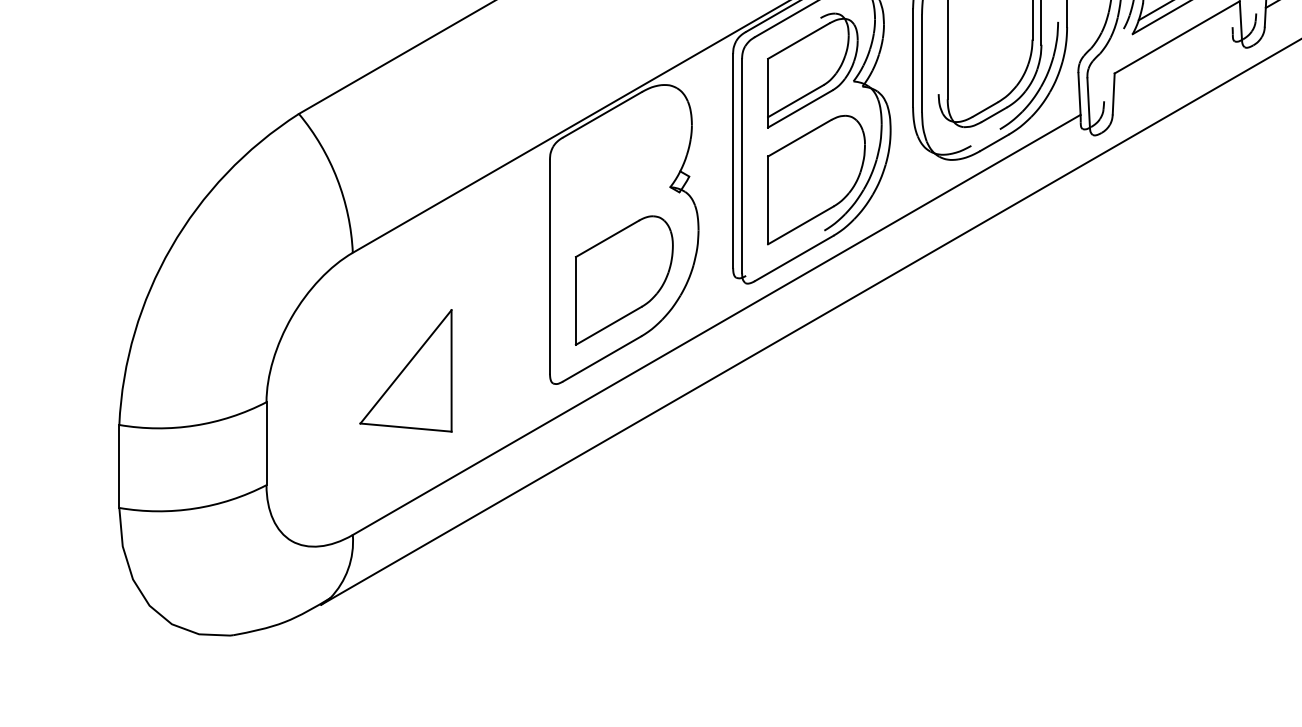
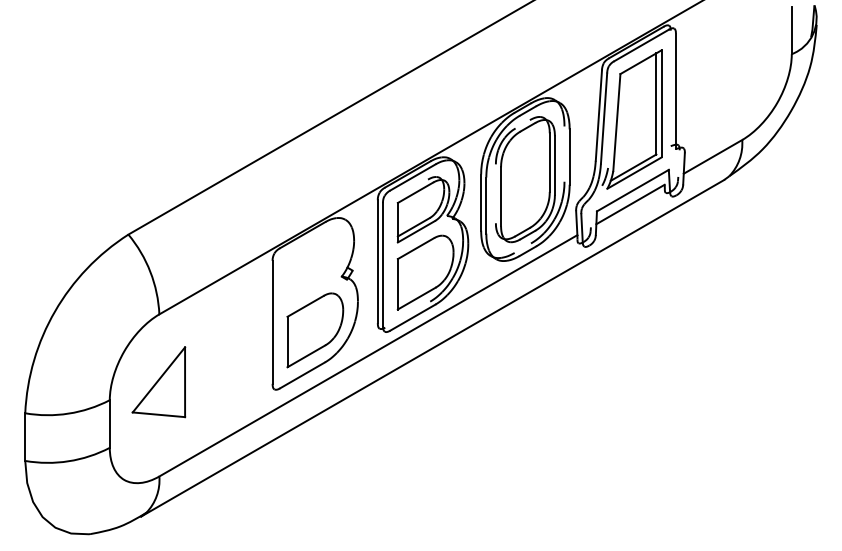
line: (1173, 61) -> (630, 204), added
part: (405, 371) -> (158, 382), moved

